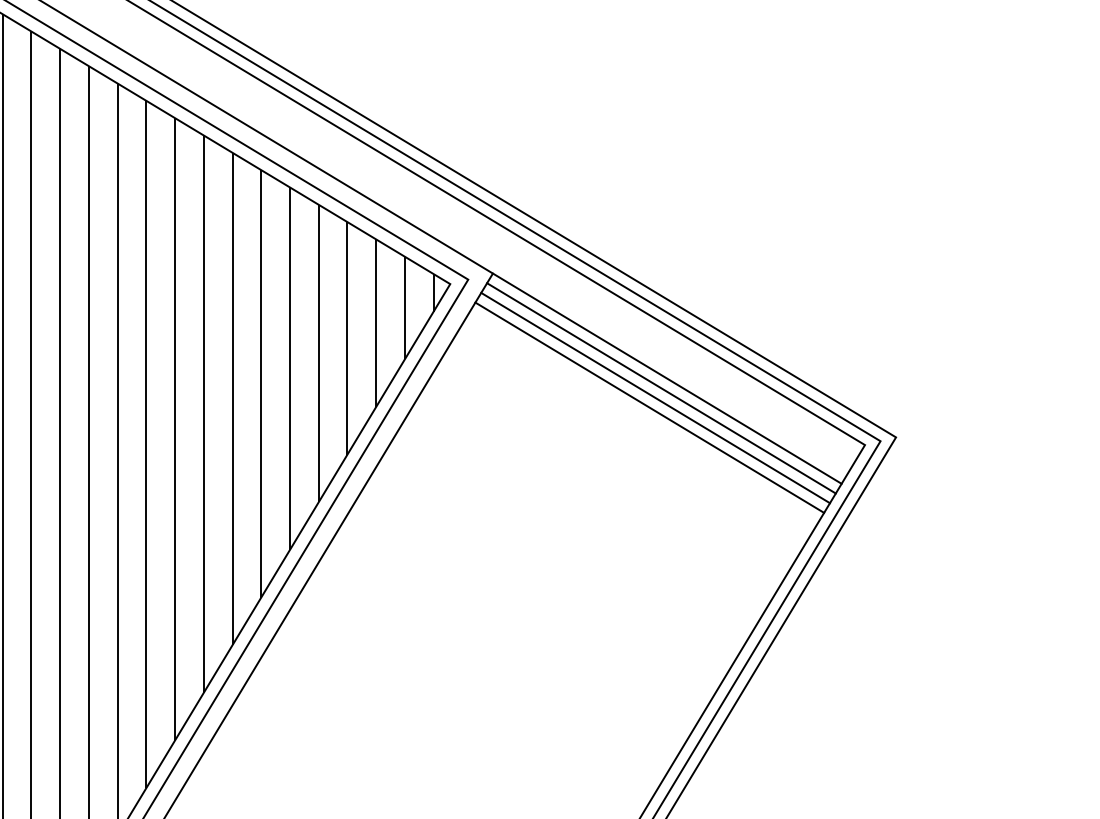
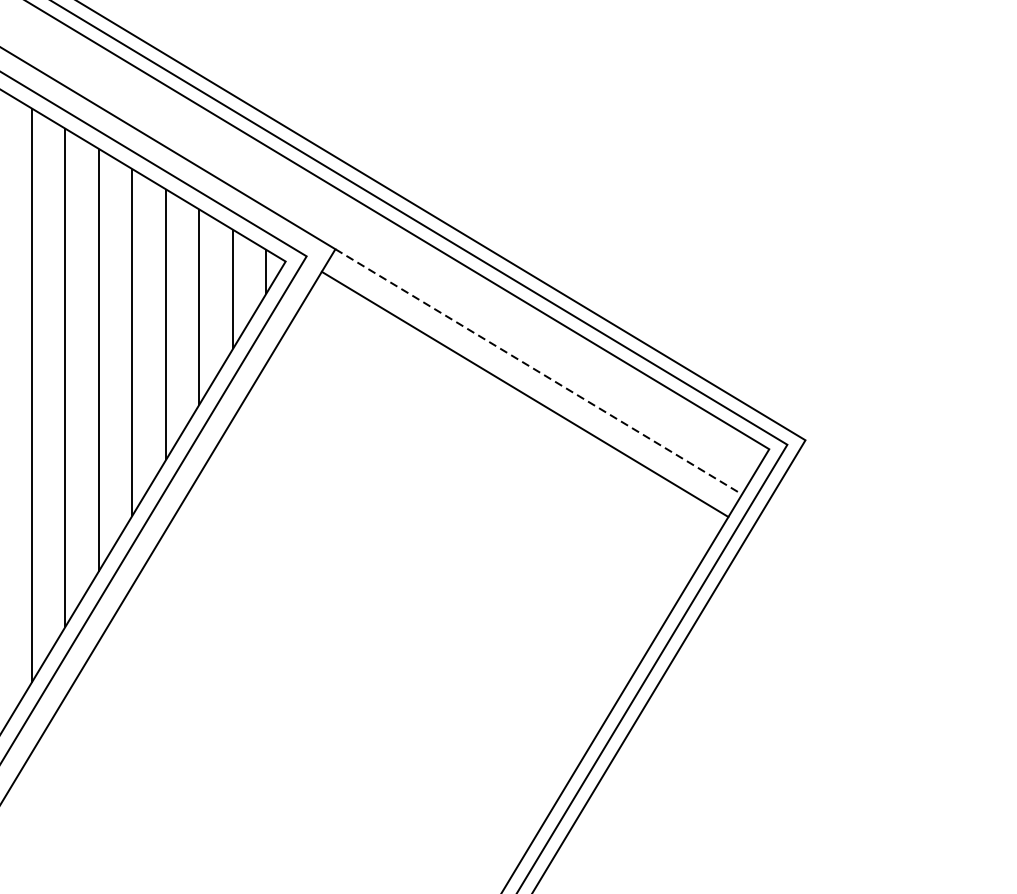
line: (667, 378) -> (538, 371), solid -> dashed
line: (661, 388) -> (531, 383), removed
line: (649, 407) -> (517, 405), removed

